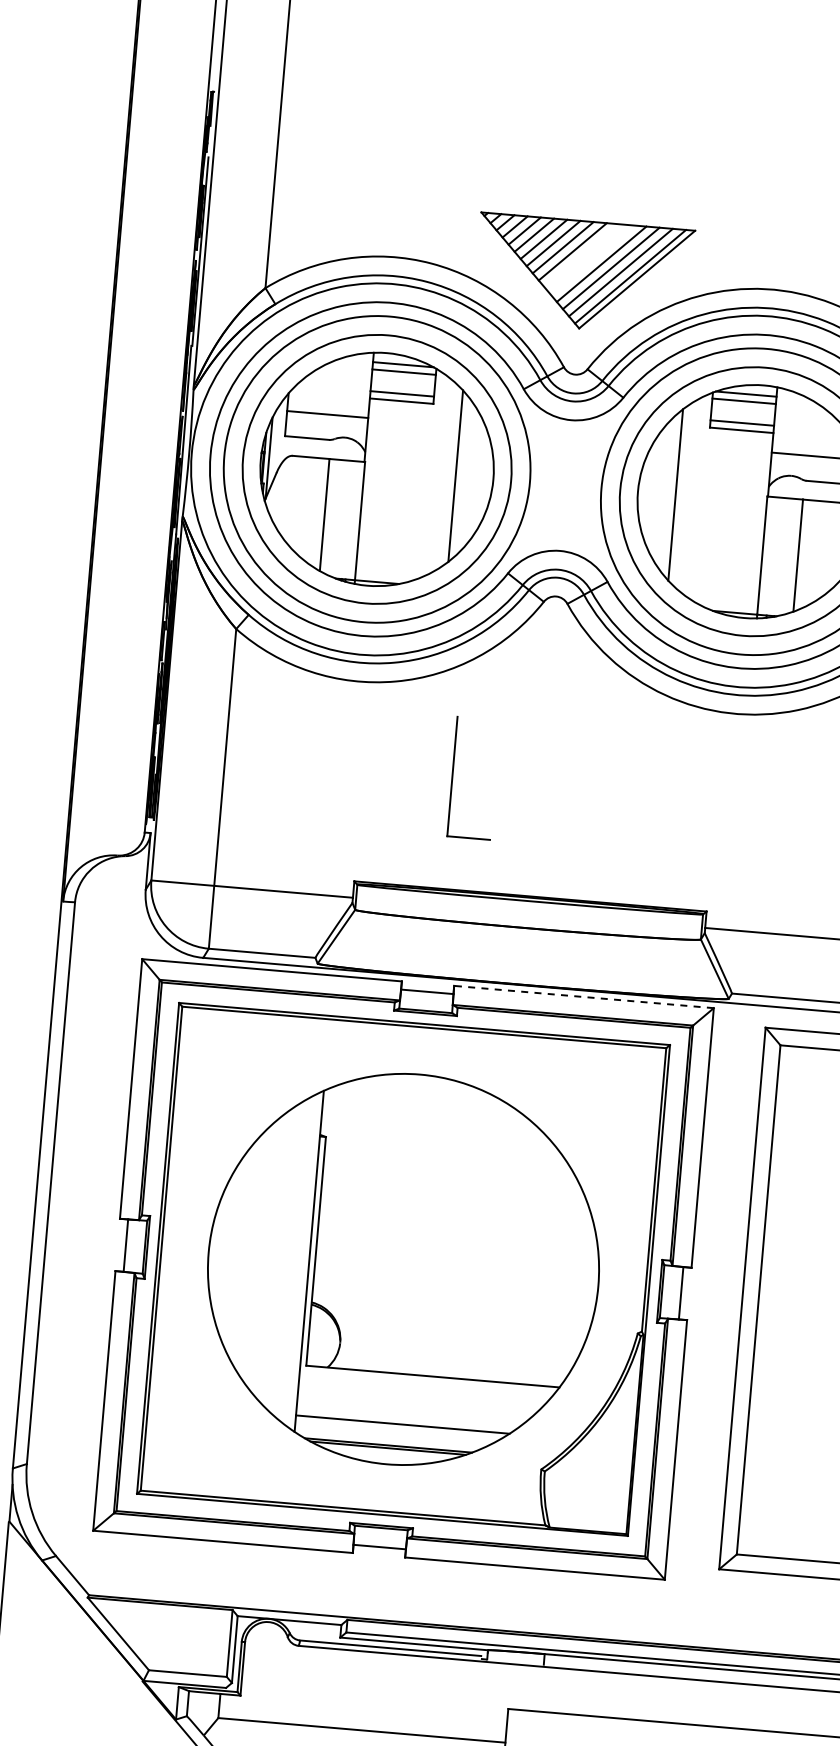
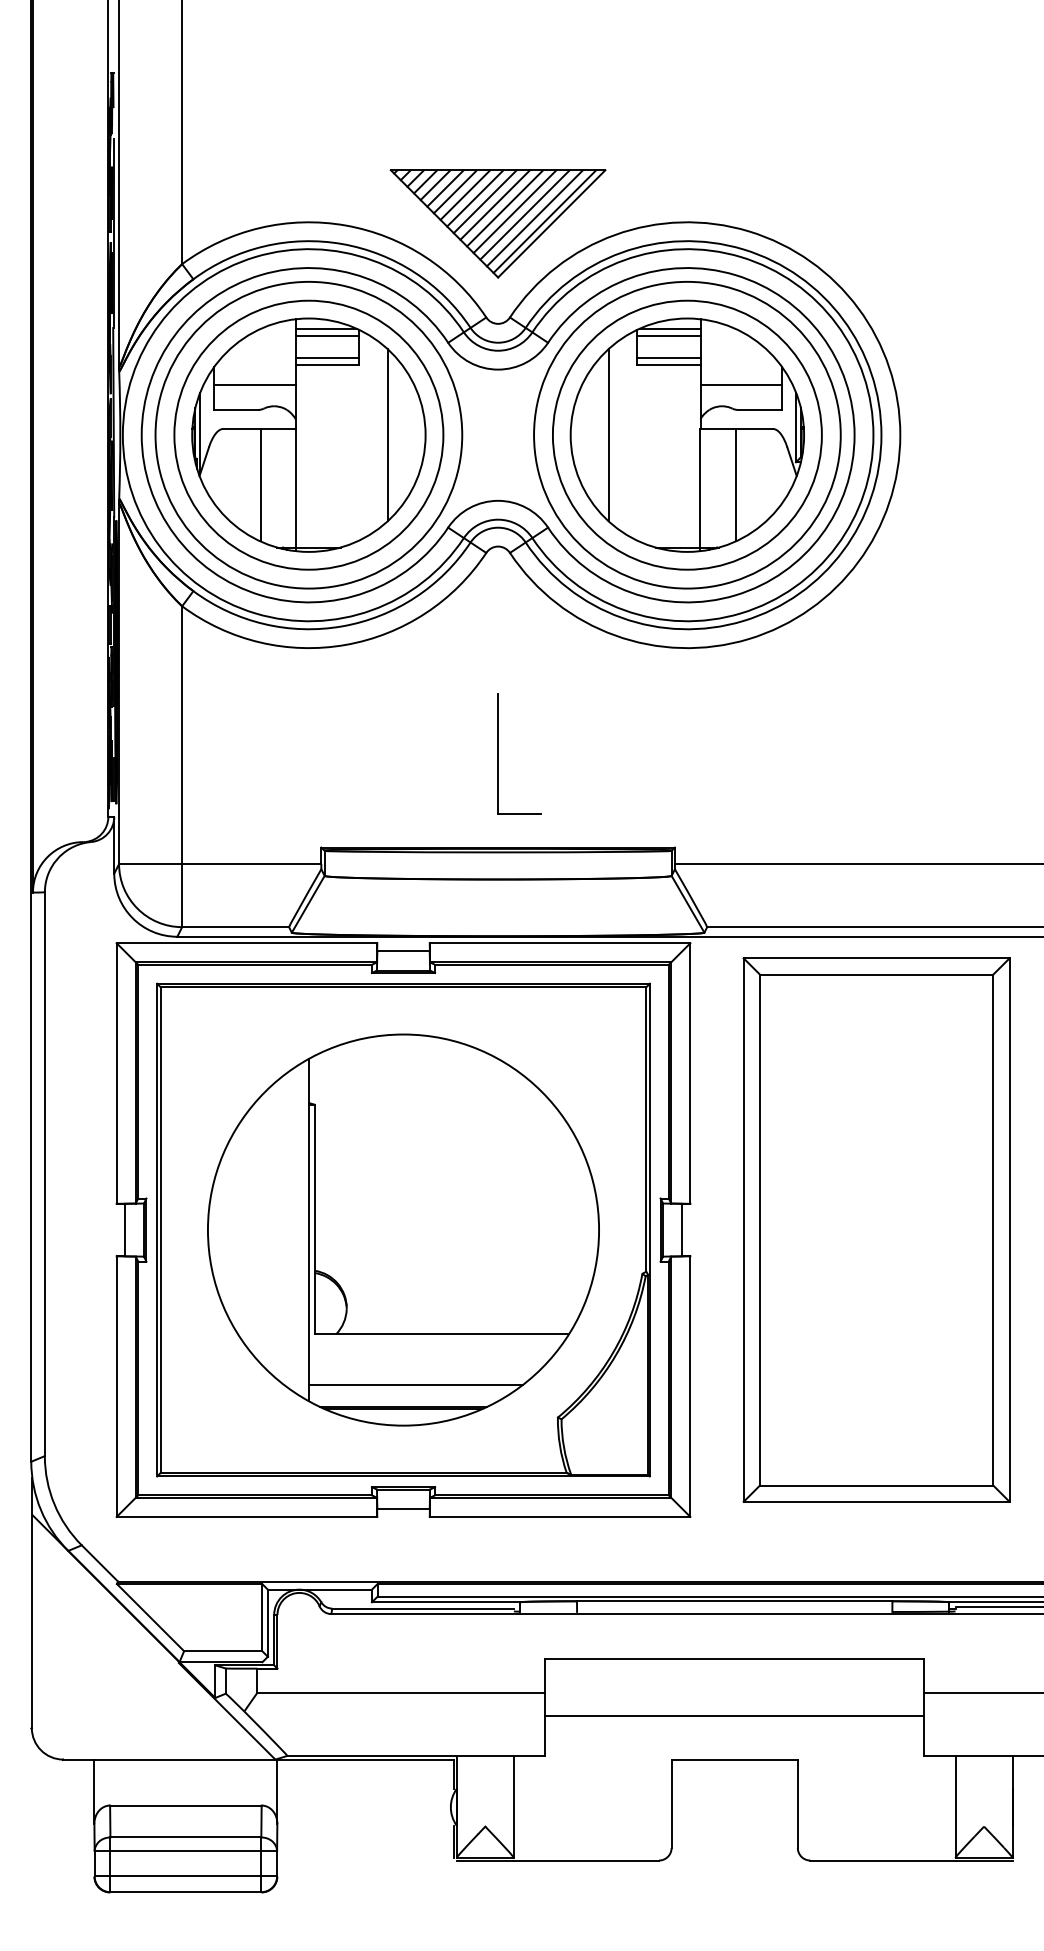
line: (582, 255) -> (495, 204), added
line: (592, 260) -> (505, 208), added
part: (452, 776) -> (498, 753), moved
line: (583, 997) -> (559, 943), dashed -> solid

